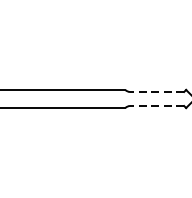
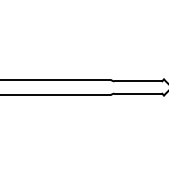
line: (157, 92) -> (138, 81), dashed -> solid
line: (157, 105) -> (138, 93), dashed -> solid

